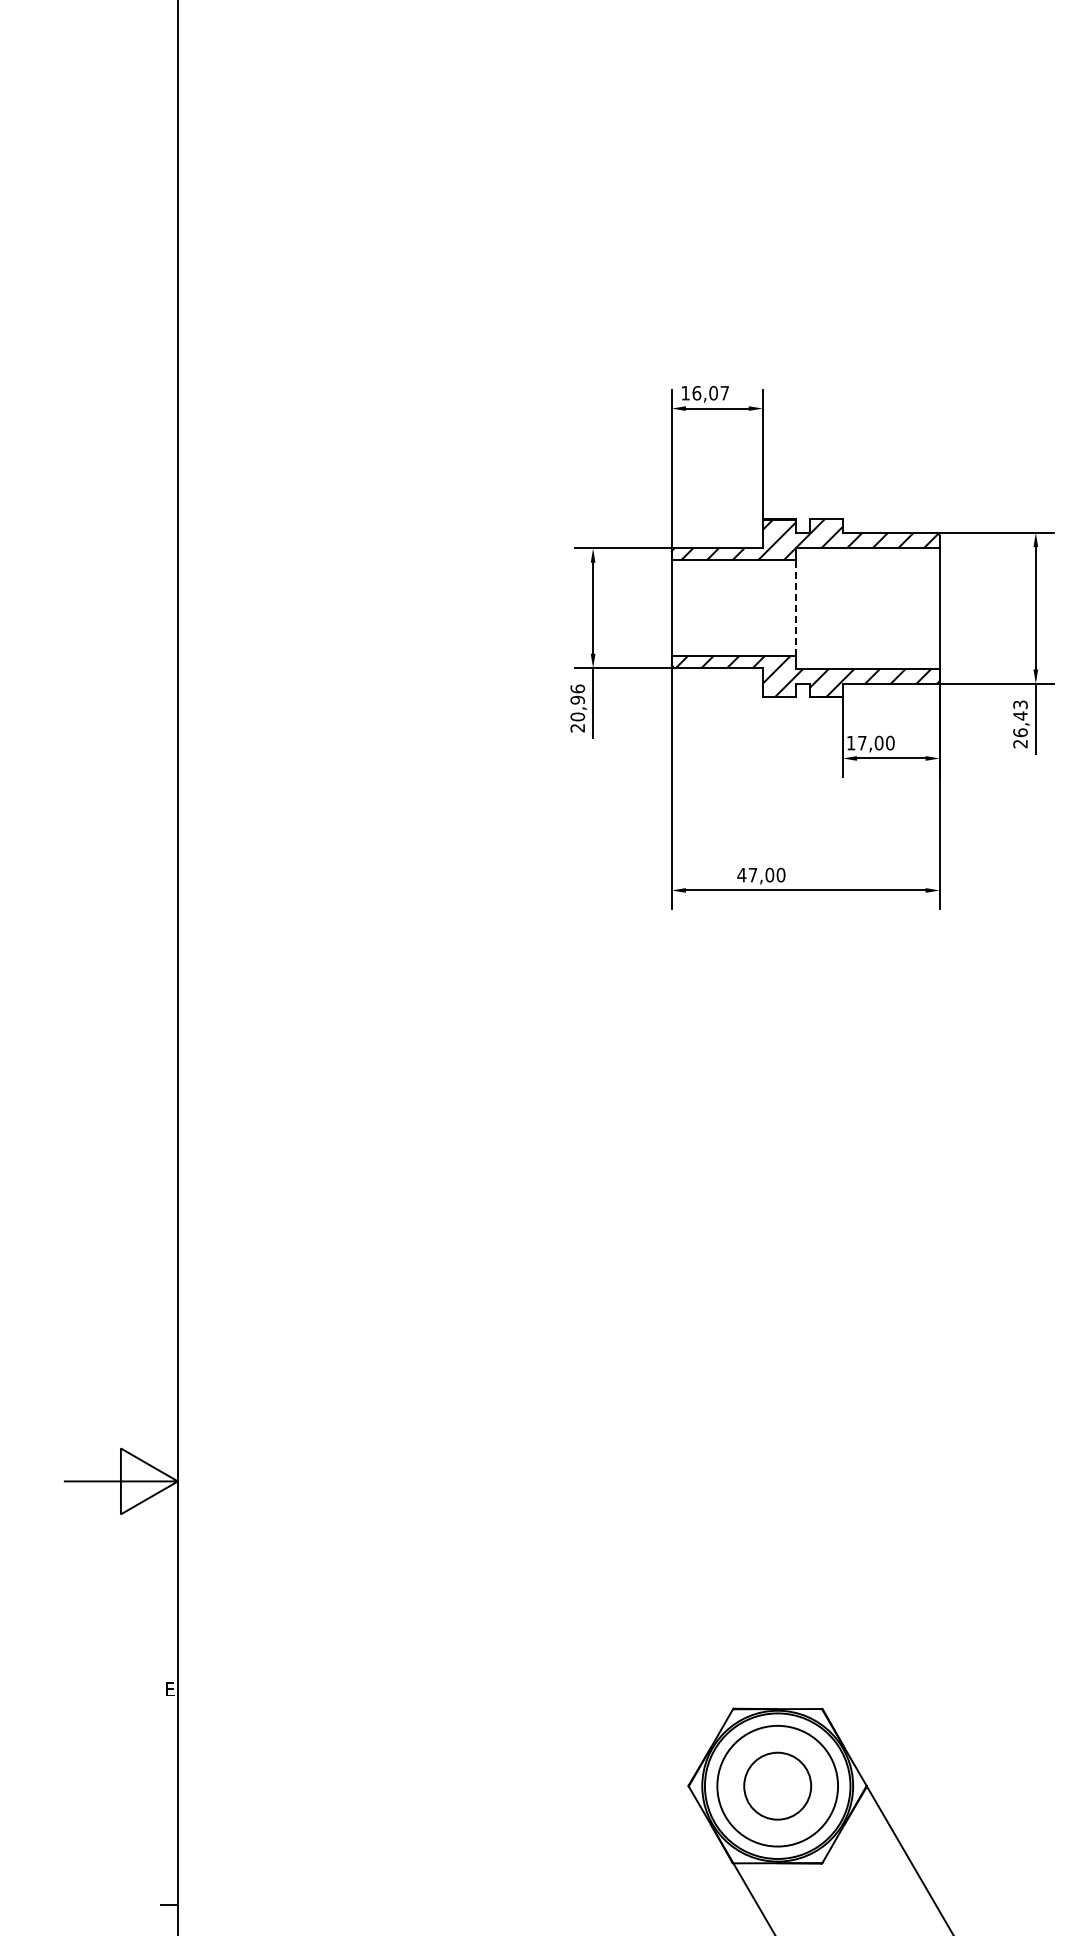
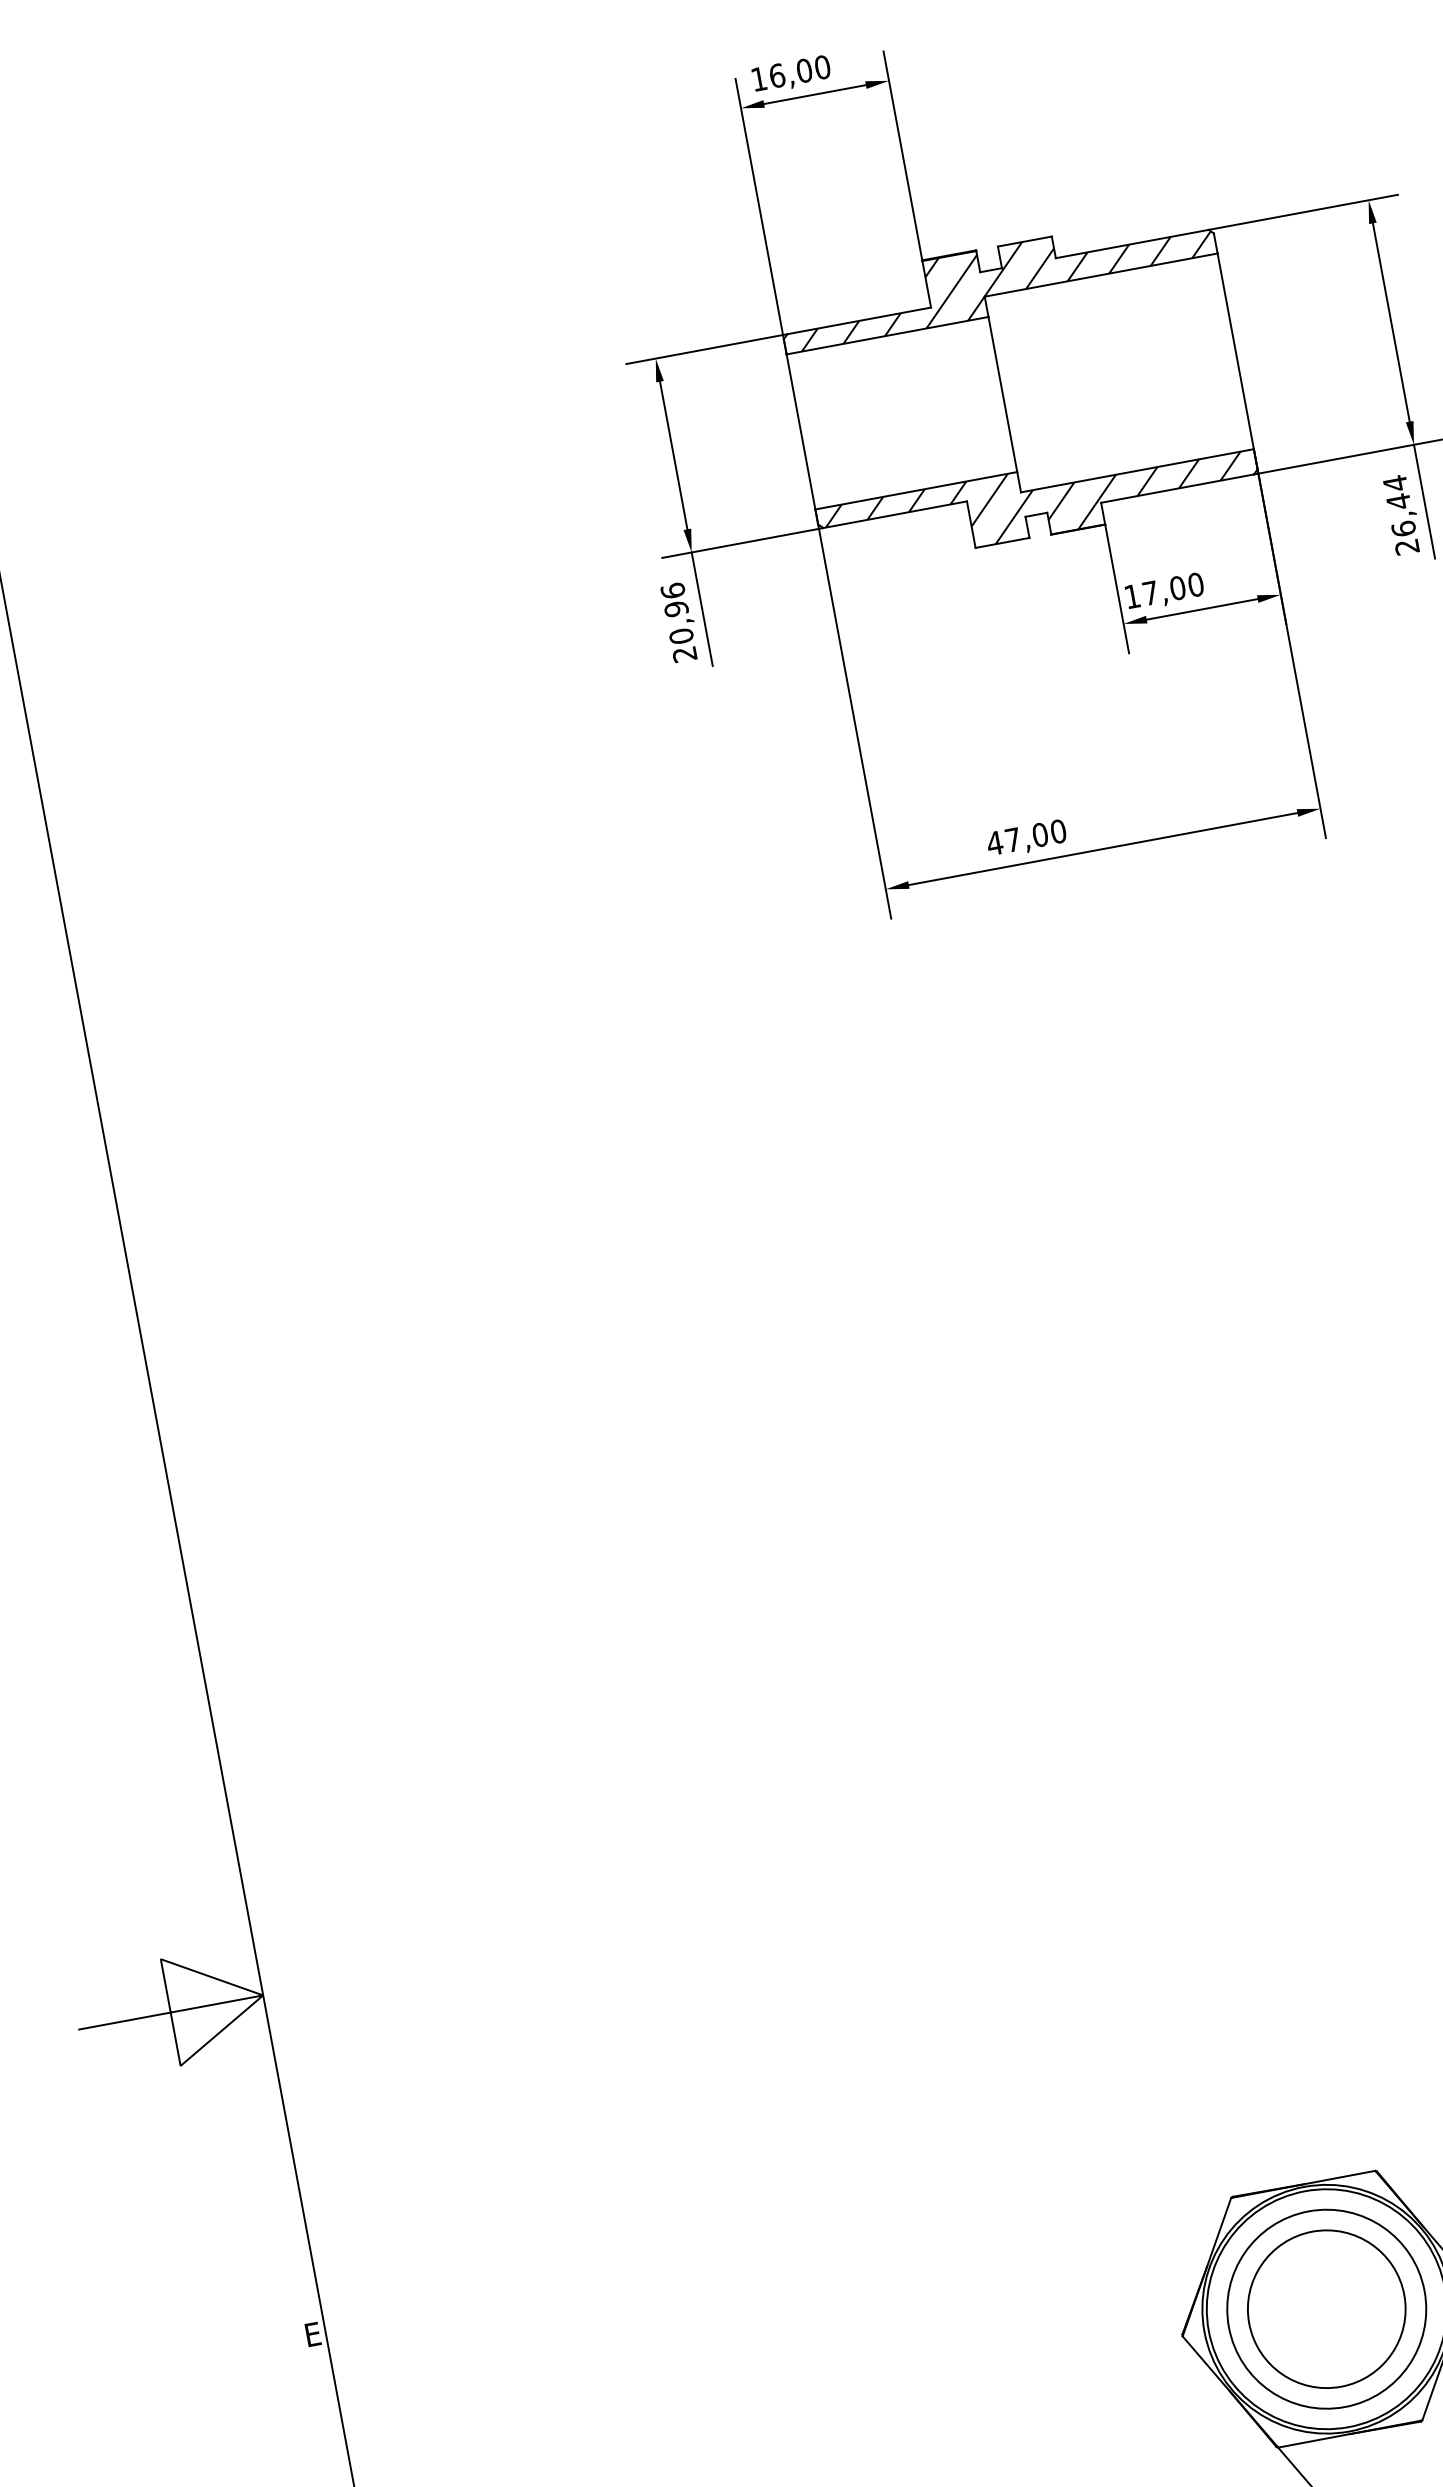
text: (724, 393) -> (822, 67), 16,07 -> 16,00
line: (796, 608) -> (1003, 394), dashed -> solid
text: (1020, 704) -> (1395, 483), 26,43 -> 26,44
circle: (777, 1786) -> (1326, 2309), size x1.43

